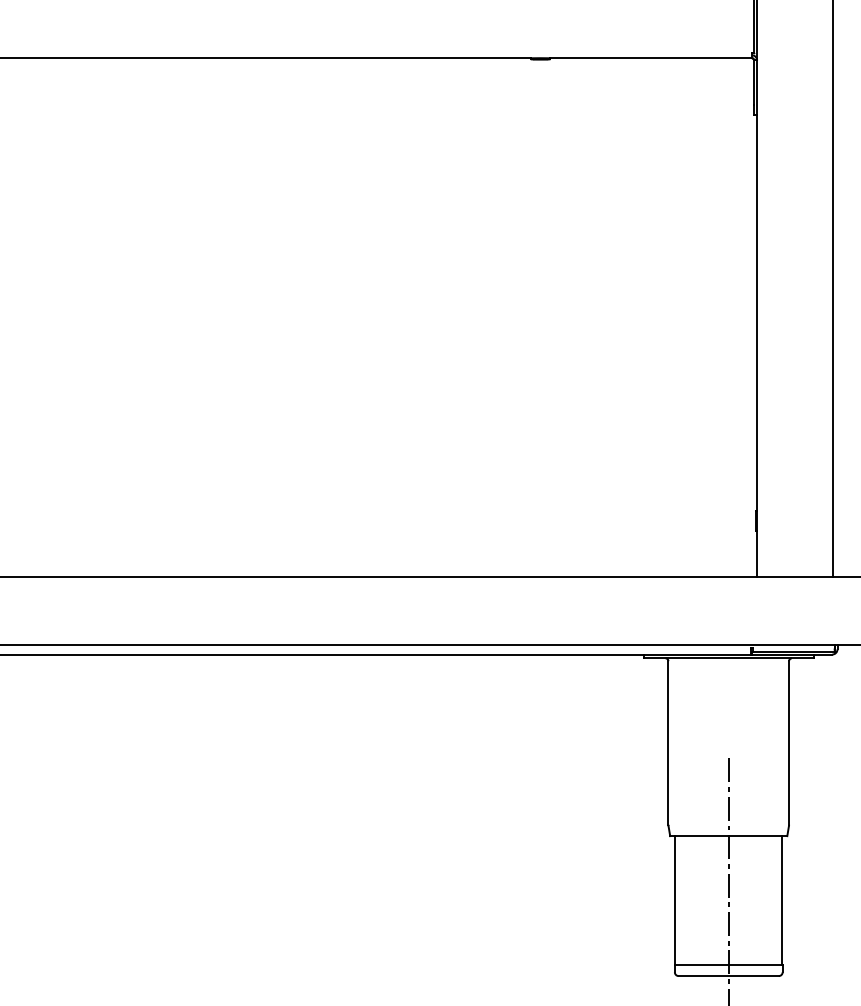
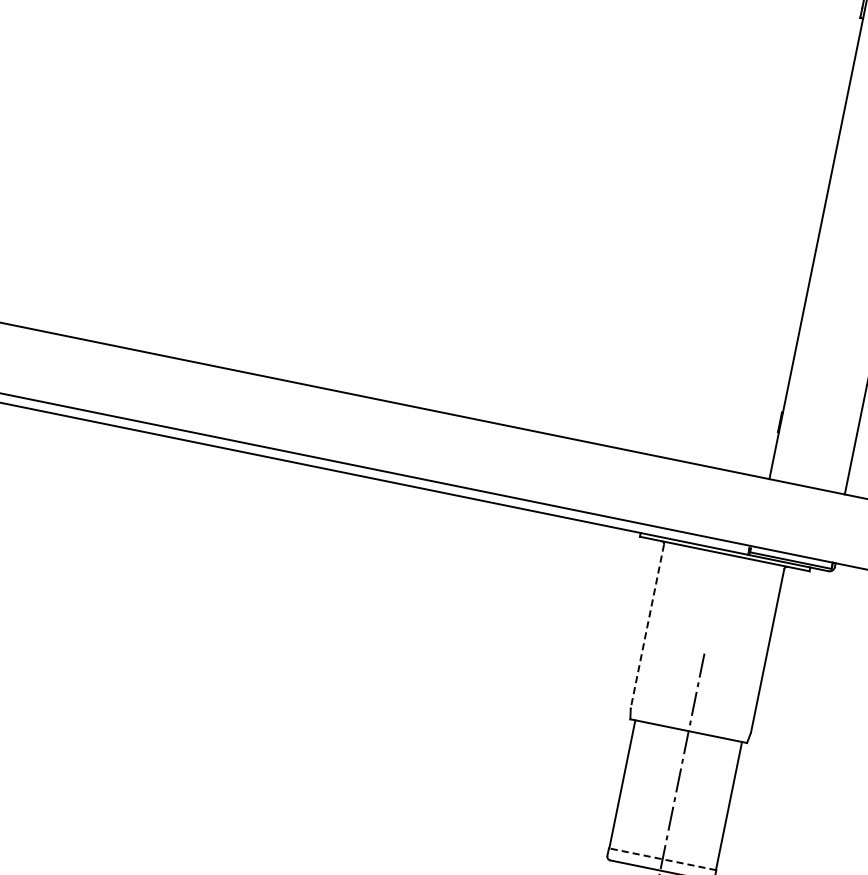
line: (668, 742) -> (647, 625), solid -> dashed
line: (728, 964) -> (662, 859), solid -> dashed

